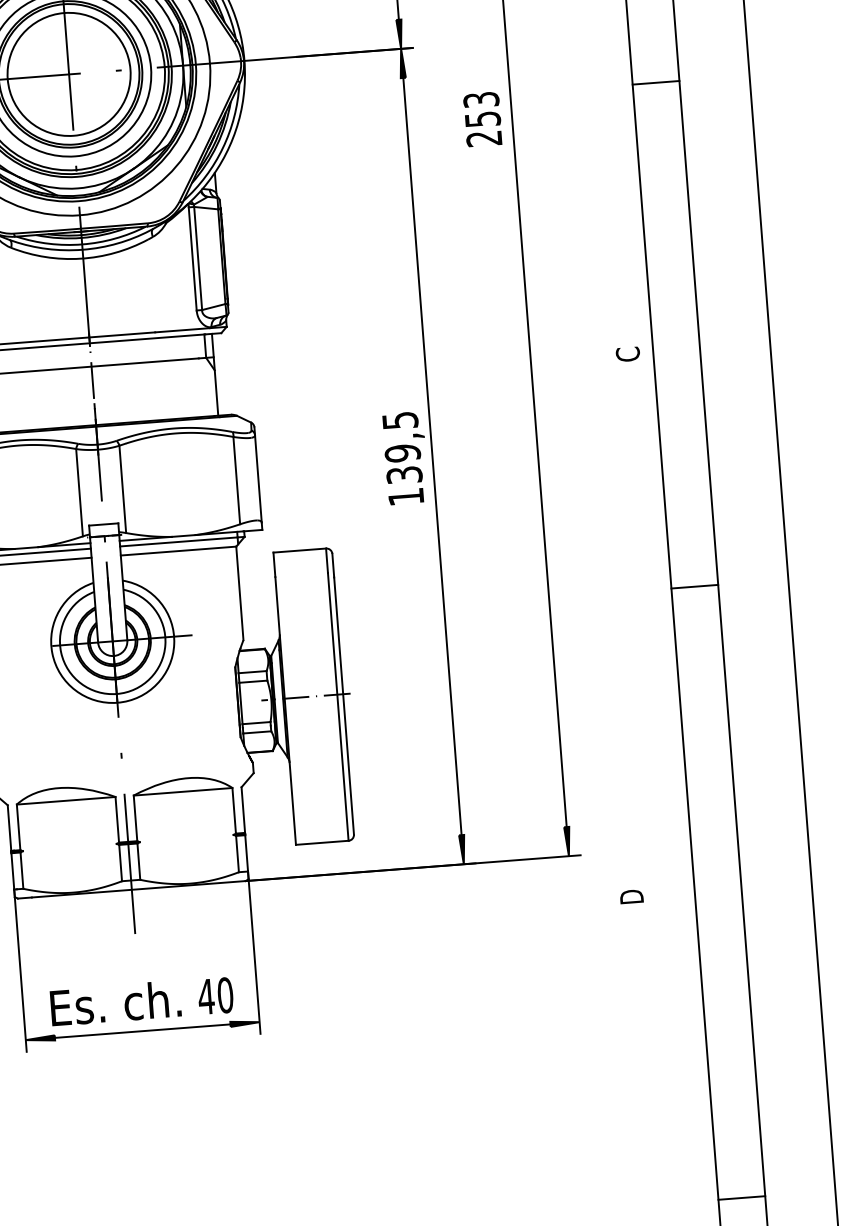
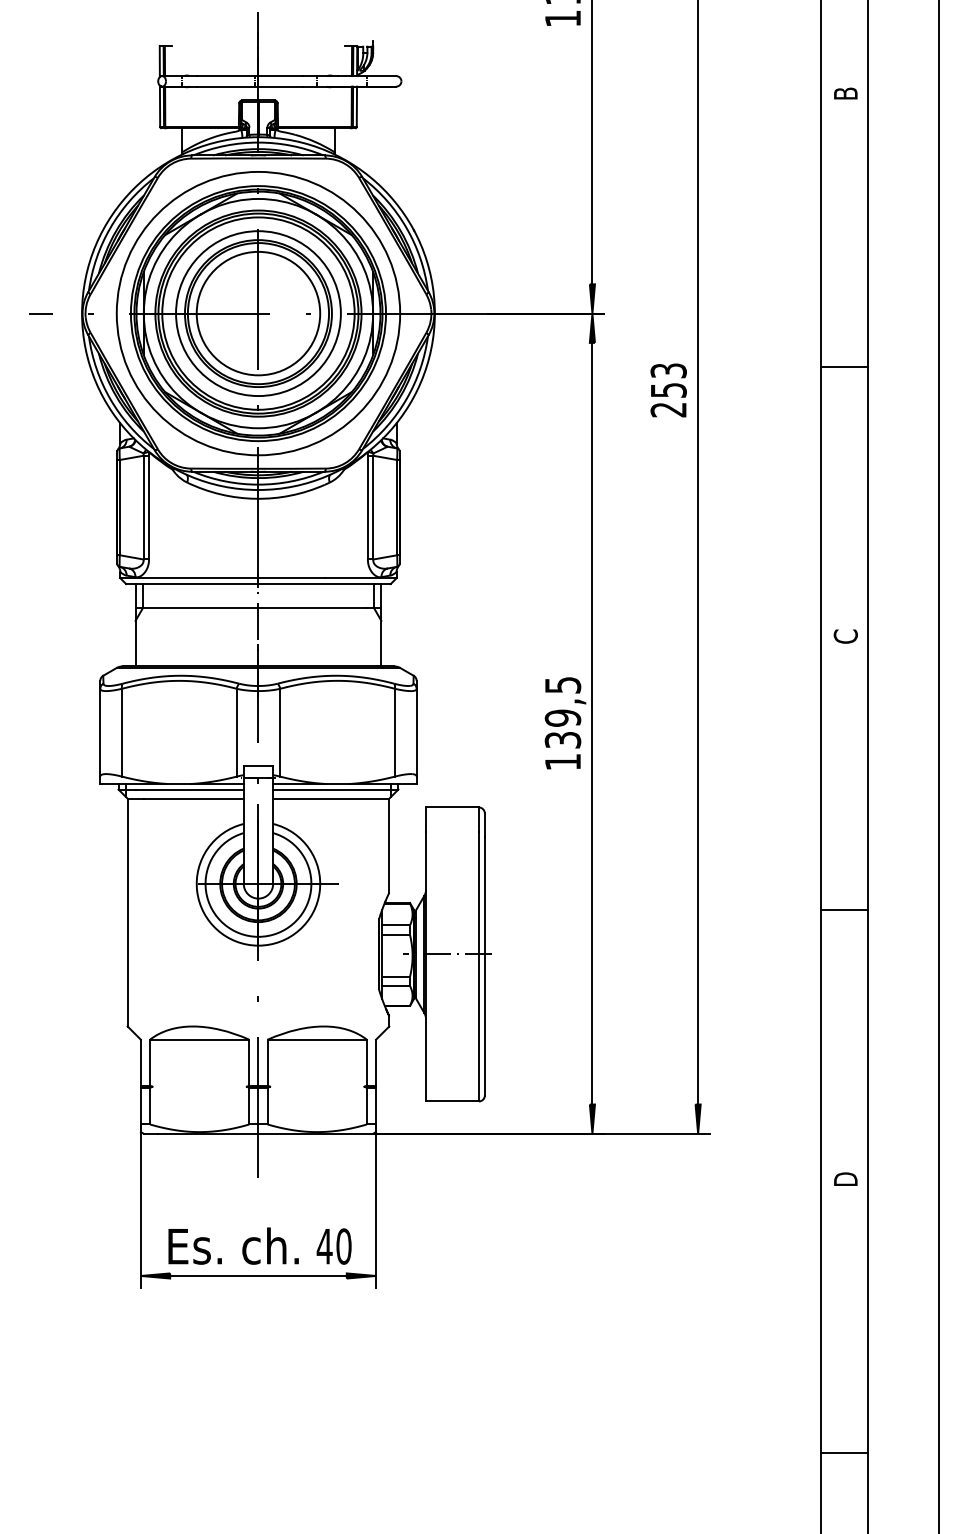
text: (627, 354) -> (845, 636), moved
line: (694, 587) -> (844, 910), moved
text: (631, 896) -> (845, 1178), moved
line: (741, 1197) -> (844, 1452), moved

